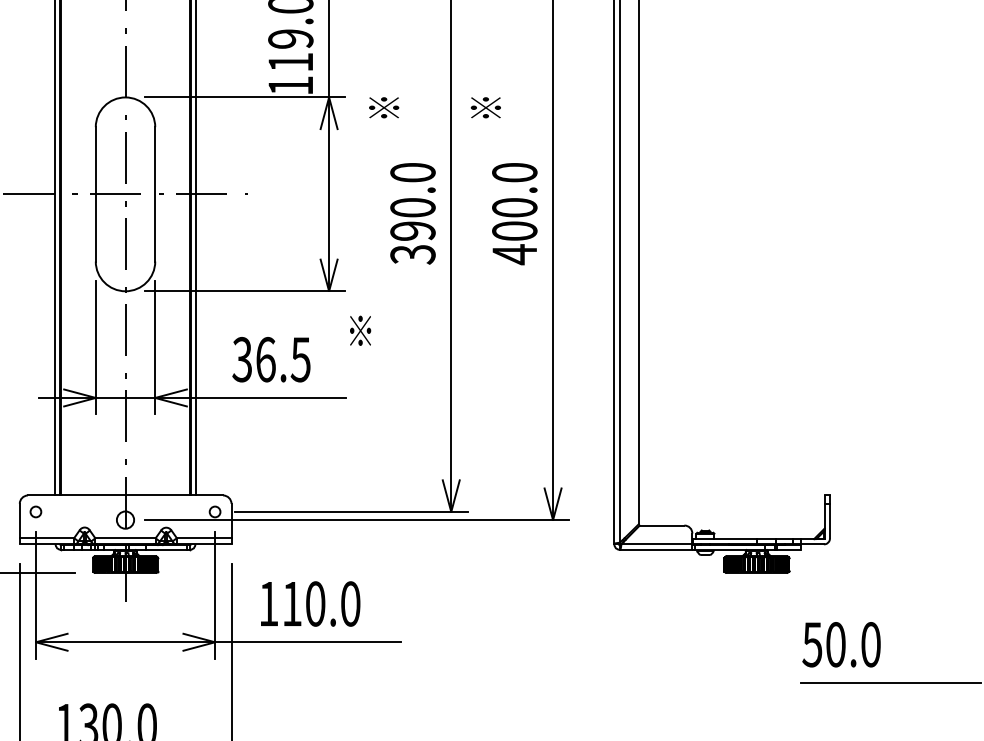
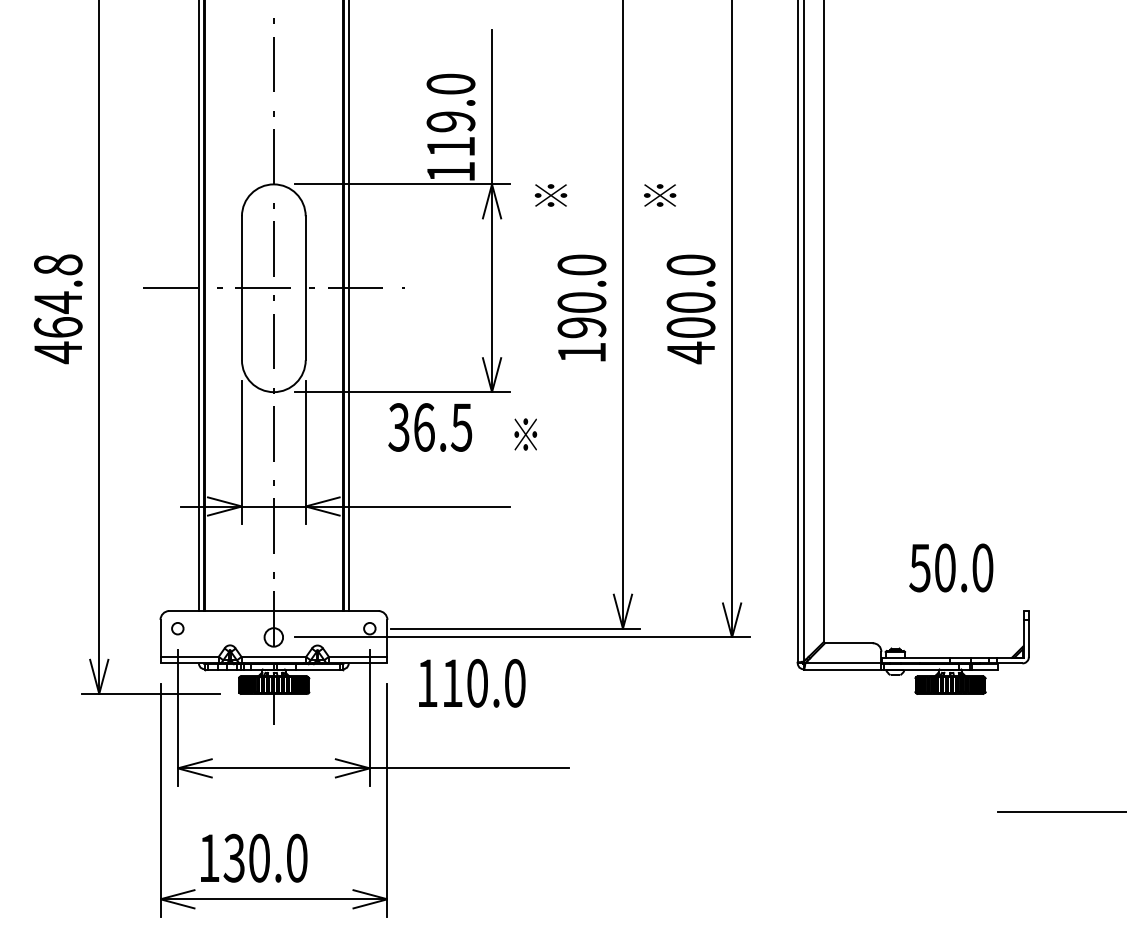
text: (412, 254) -> (581, 352), 390.0 -> 190.0
text: (271, 359) -> (430, 427), moved
text: (310, 604) -> (472, 683), moved
text: (841, 644) -> (951, 567), moved

